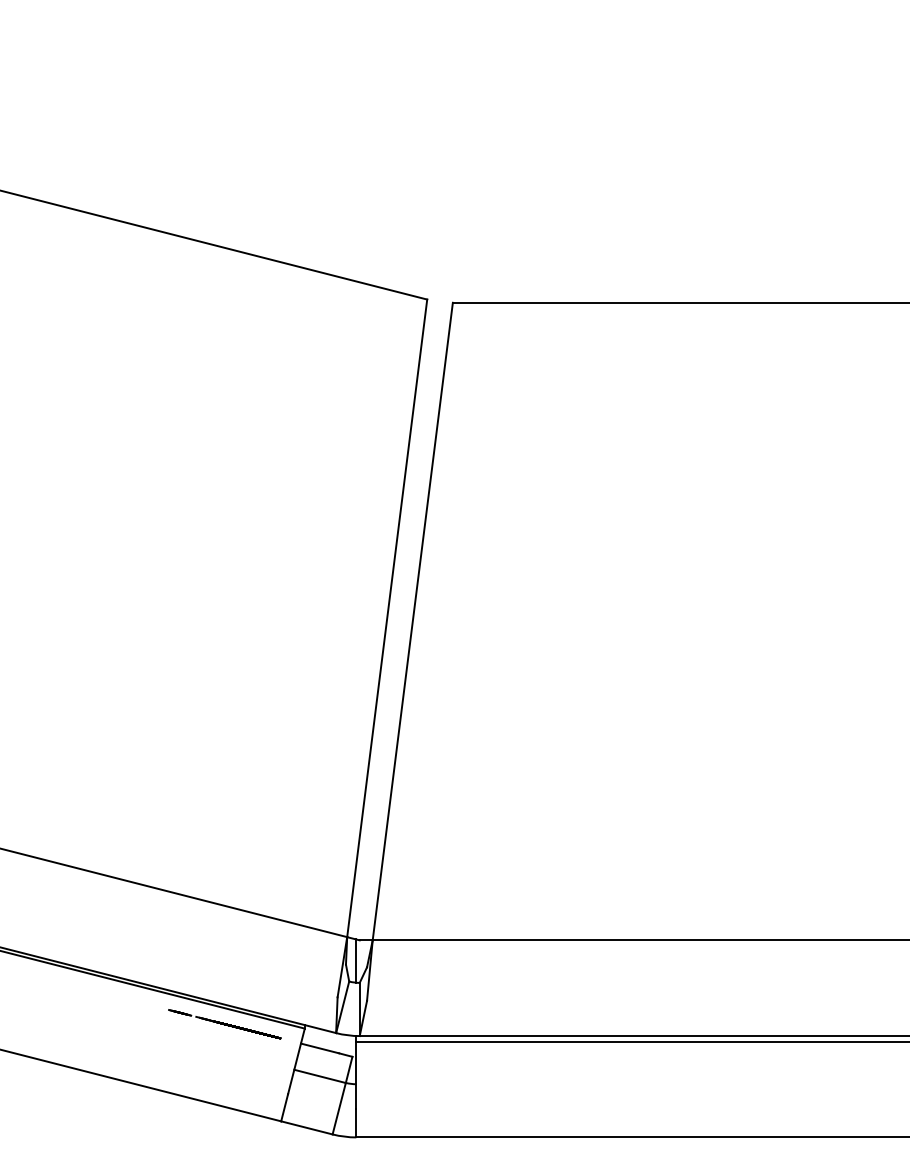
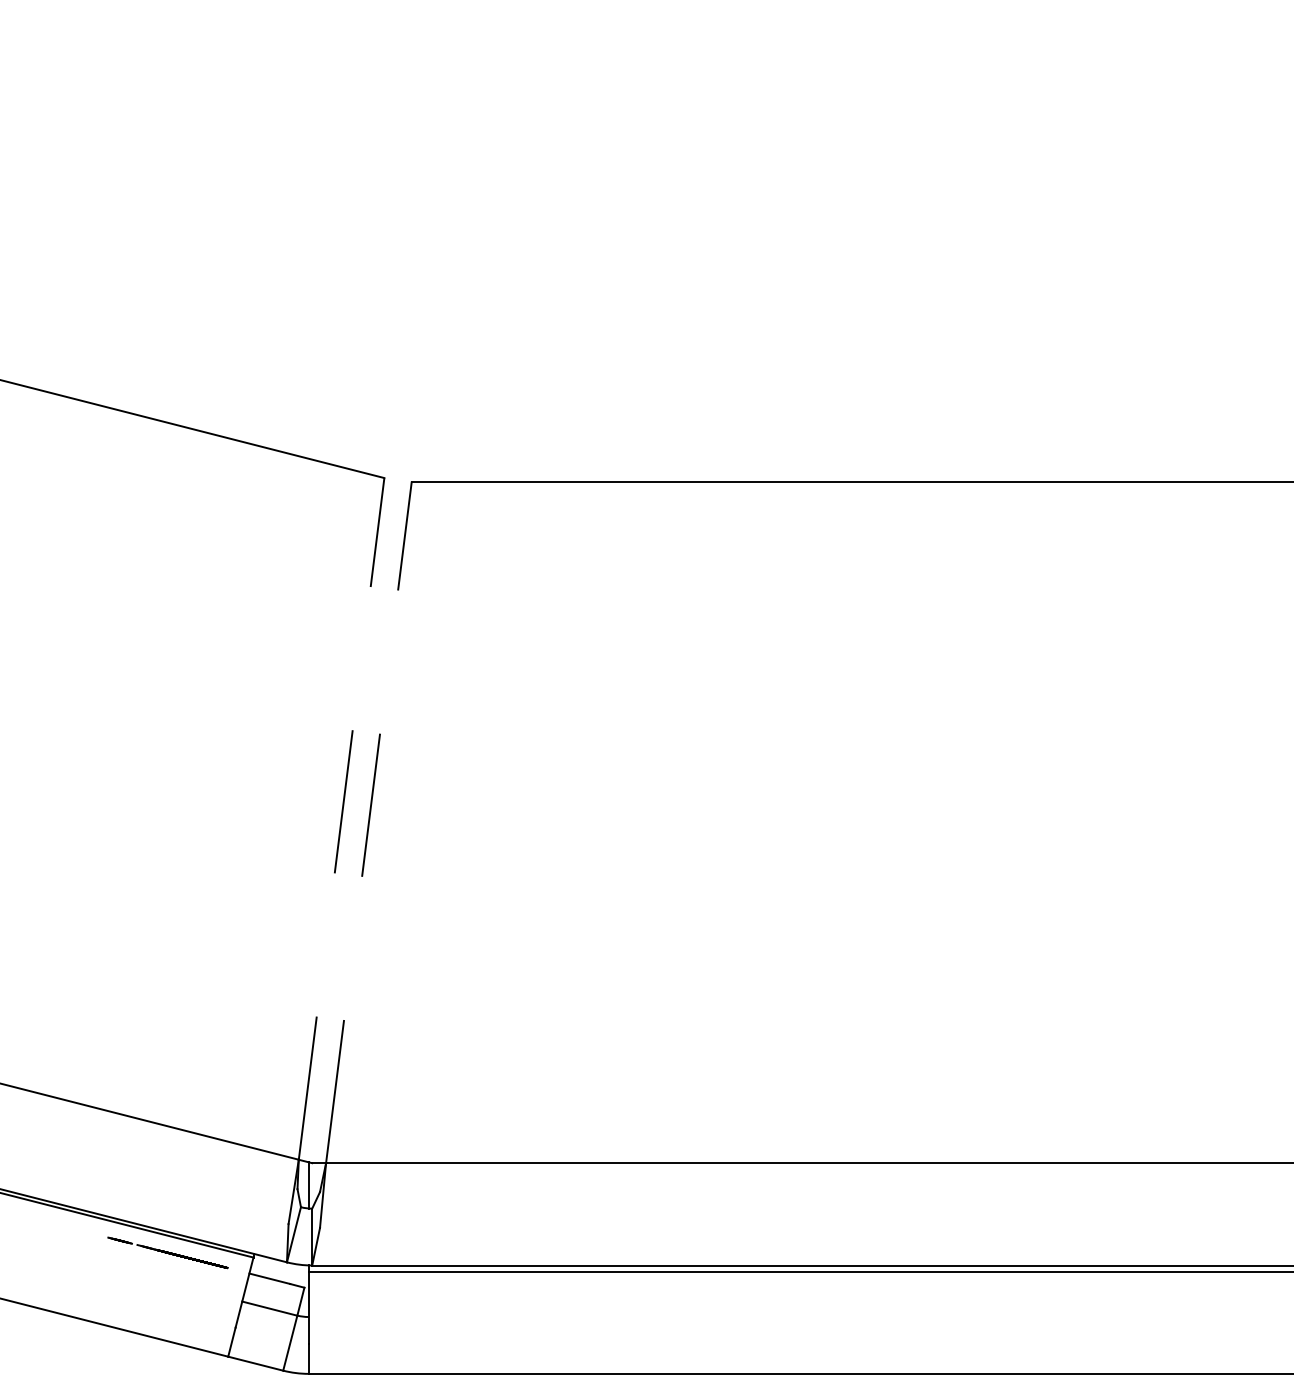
line: (387, 617) -> (341, 818), solid -> dashed
line: (412, 621) -> (368, 822), solid -> dashed

